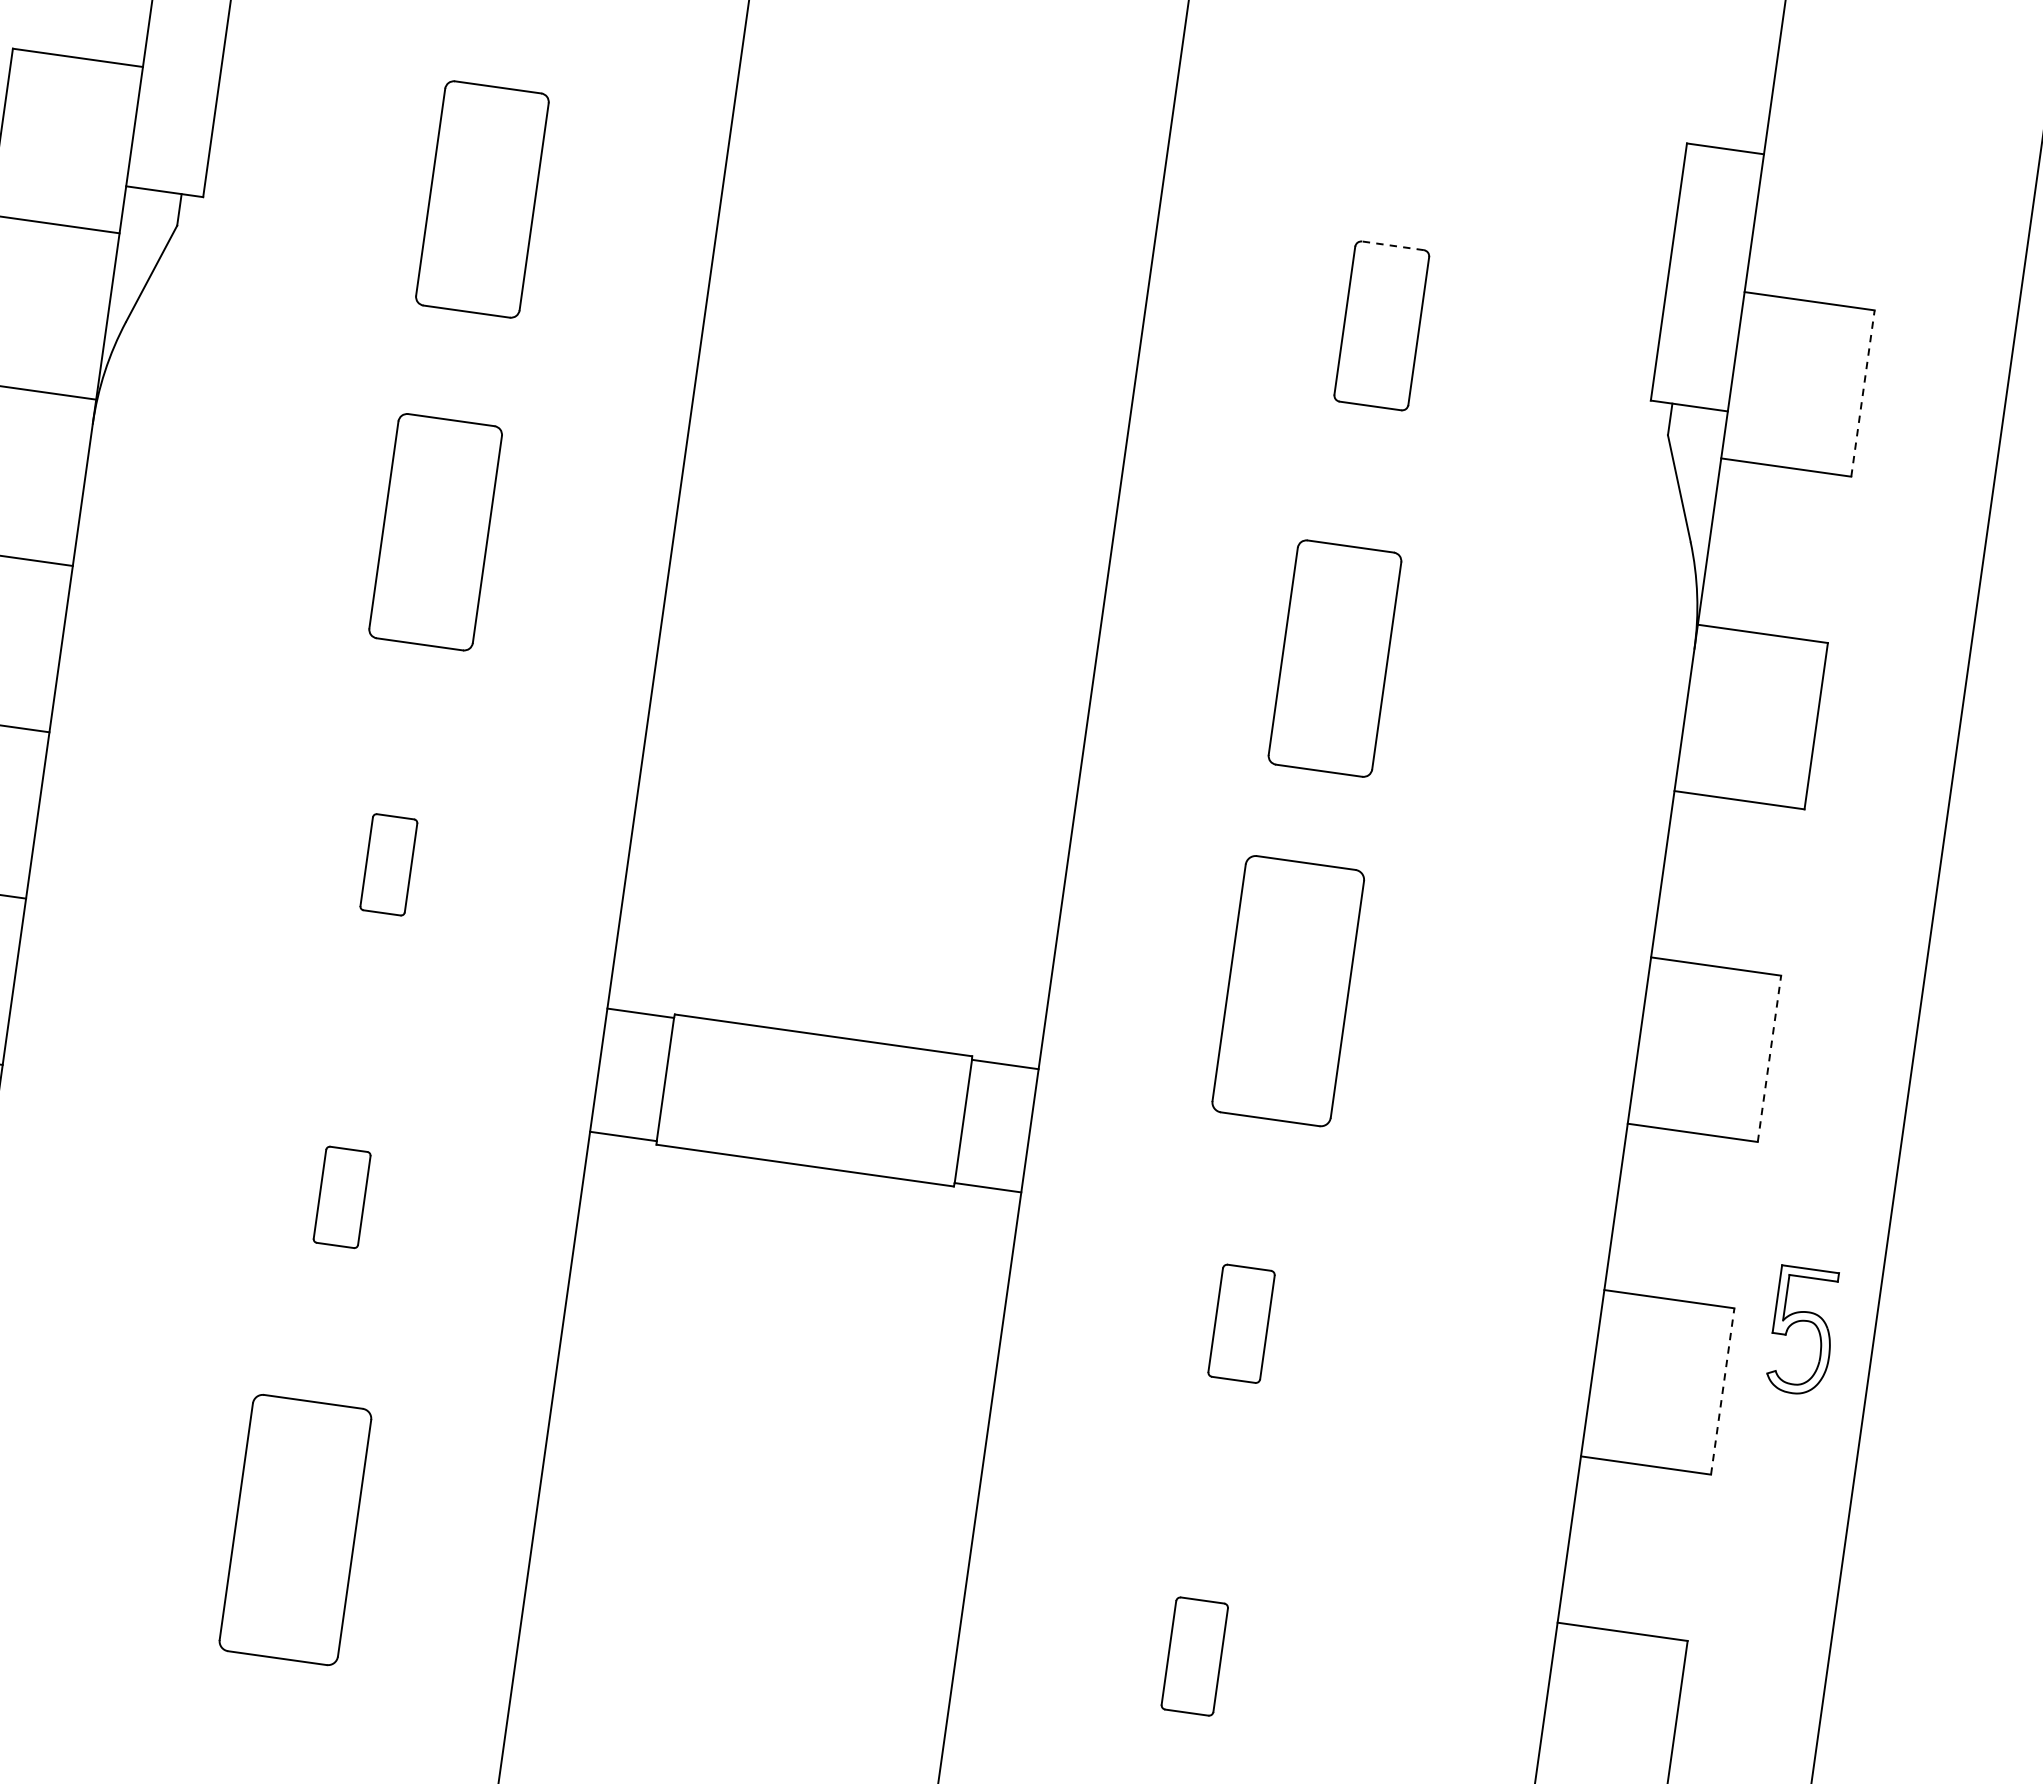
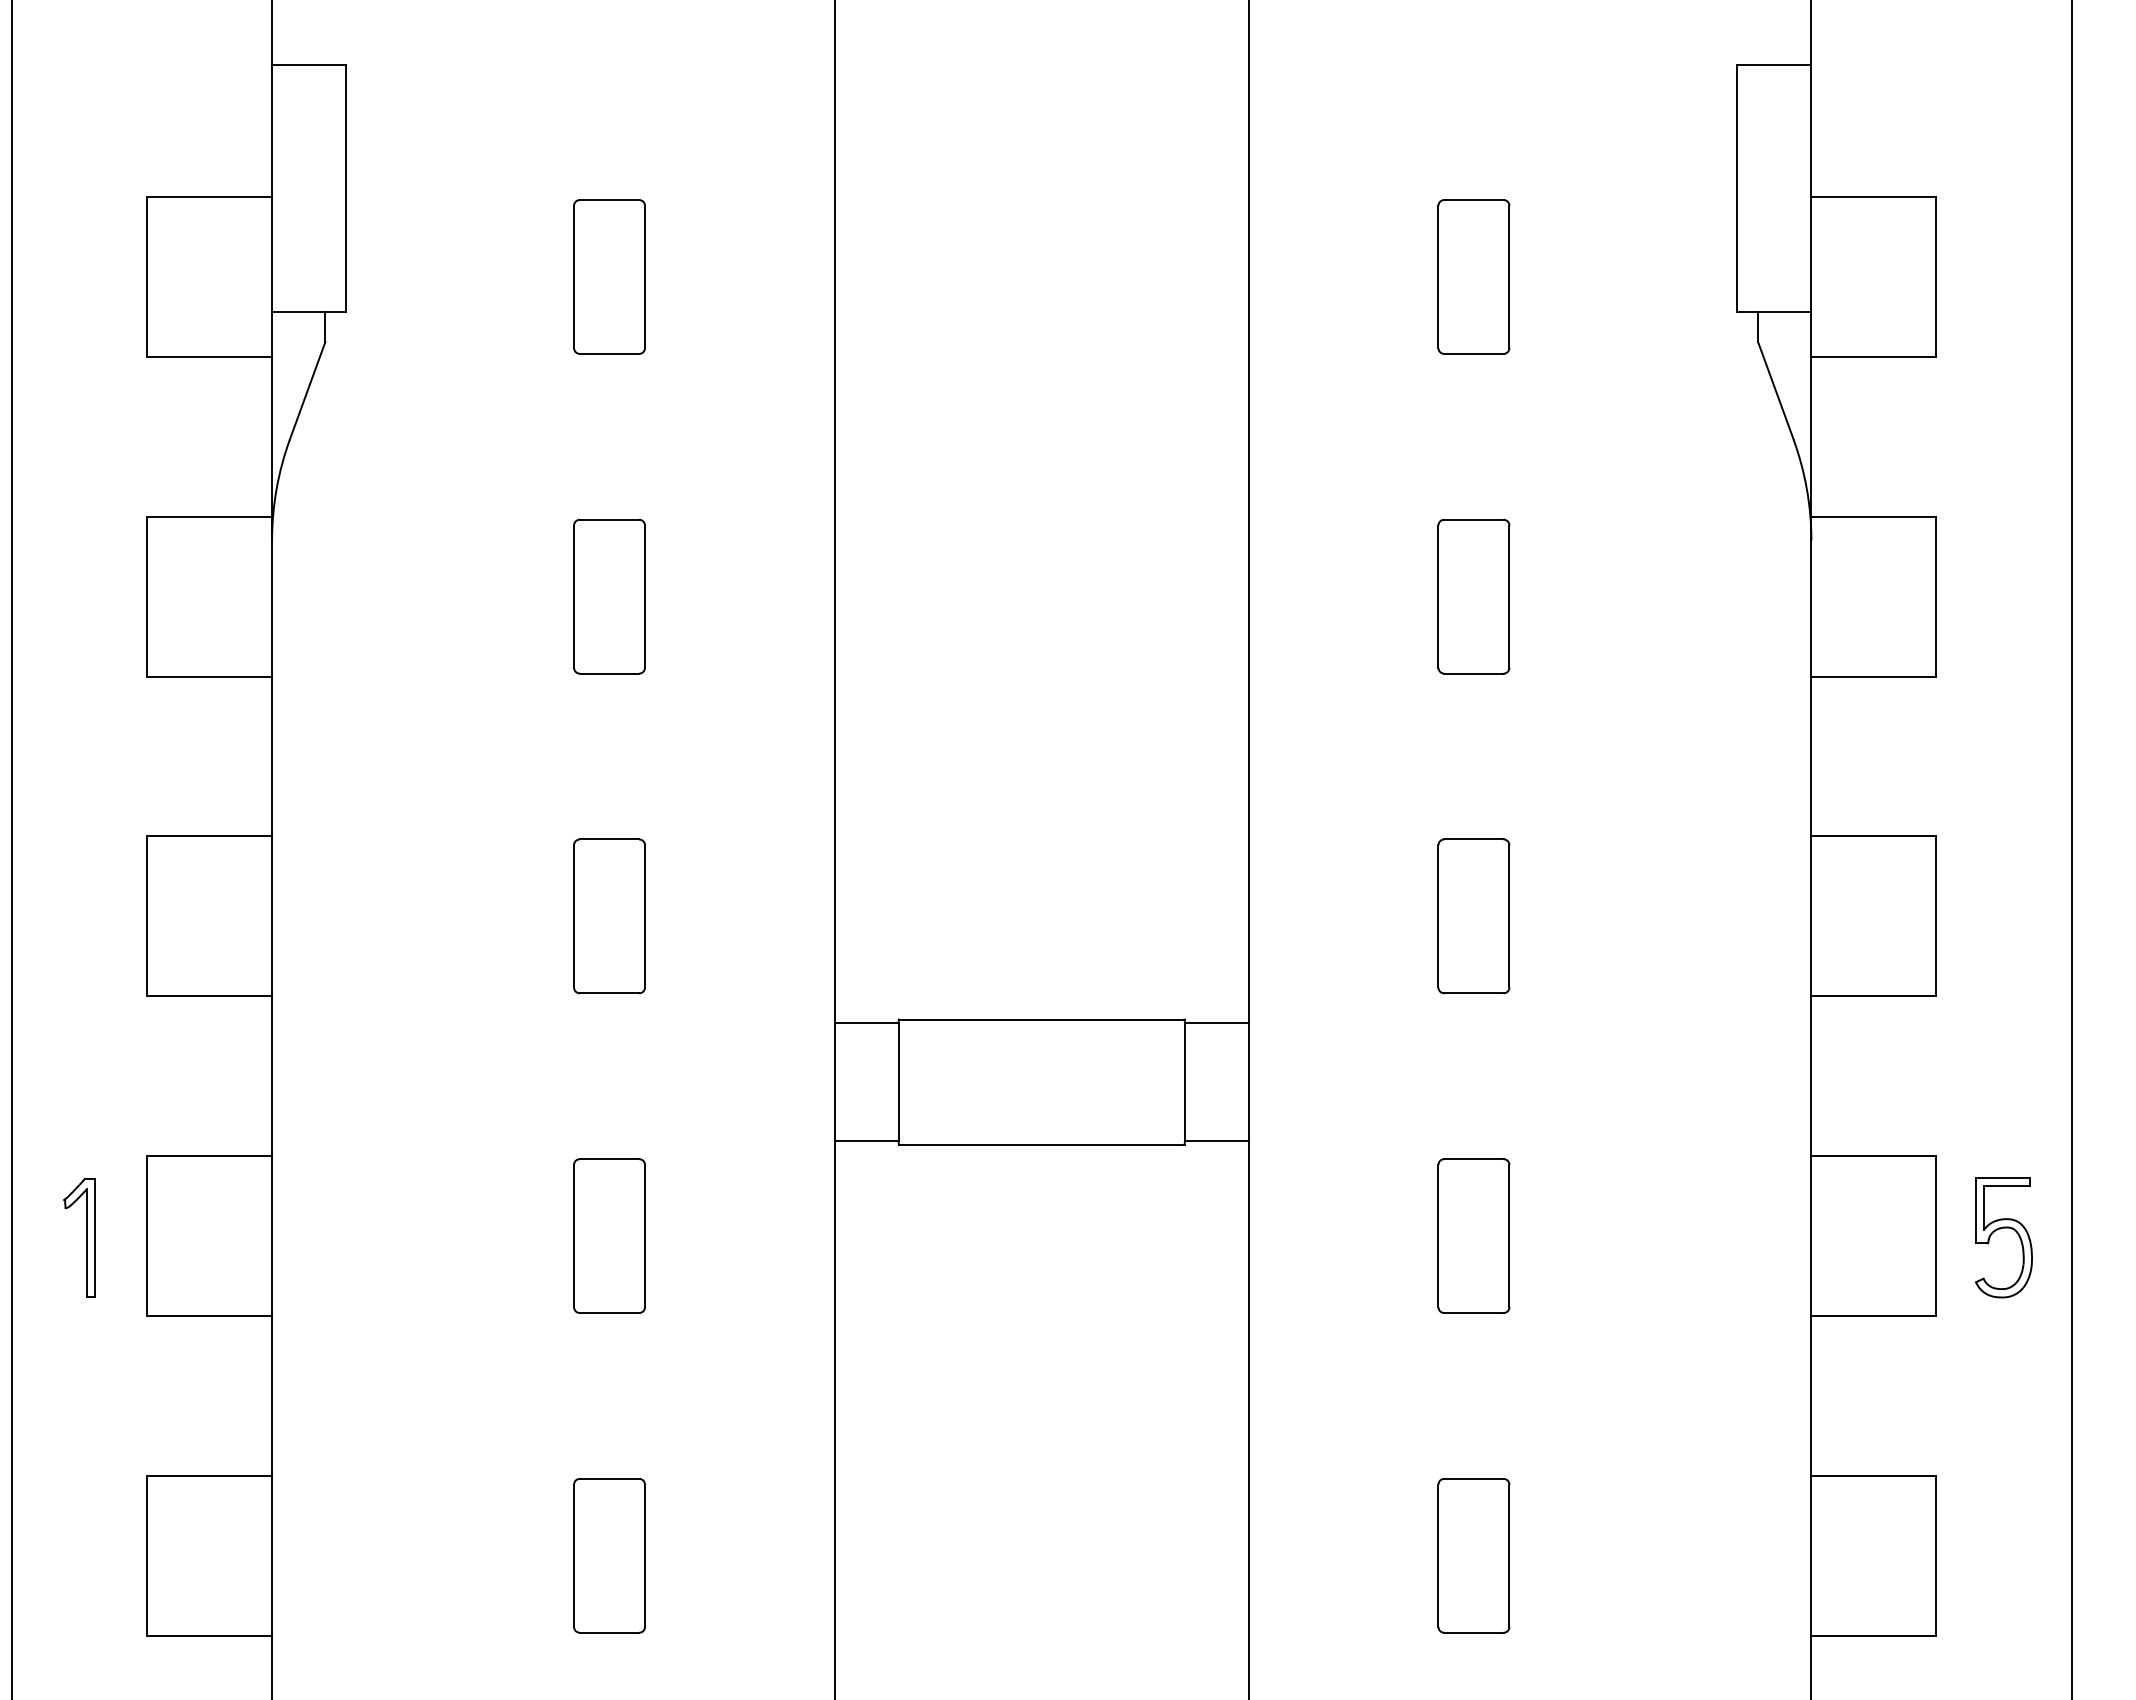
part: (482, 199) -> (609, 276), size x0.71
line: (1392, 246) -> (1473, 200), dashed -> solid
line: (1863, 393) -> (1936, 276), dashed -> solid
part: (435, 531) -> (609, 596), size x0.71
part: (1334, 658) -> (1473, 596), size x0.71
part: (388, 864) -> (609, 916), size x1.67
part: (1287, 991) -> (1473, 916), size x0.62
line: (1769, 1058) -> (1936, 916), dashed -> solid
part: (342, 1196) -> (609, 1235), size x1.67
part: (1800, 1322) -> (2000, 1229), moved
part: (1241, 1323) -> (1473, 1235), size x1.43
line: (1722, 1391) -> (1936, 1236), dashed -> solid
part: (295, 1529) -> (609, 1555), size x0.62
part: (1194, 1656) -> (1473, 1555), size x1.43

